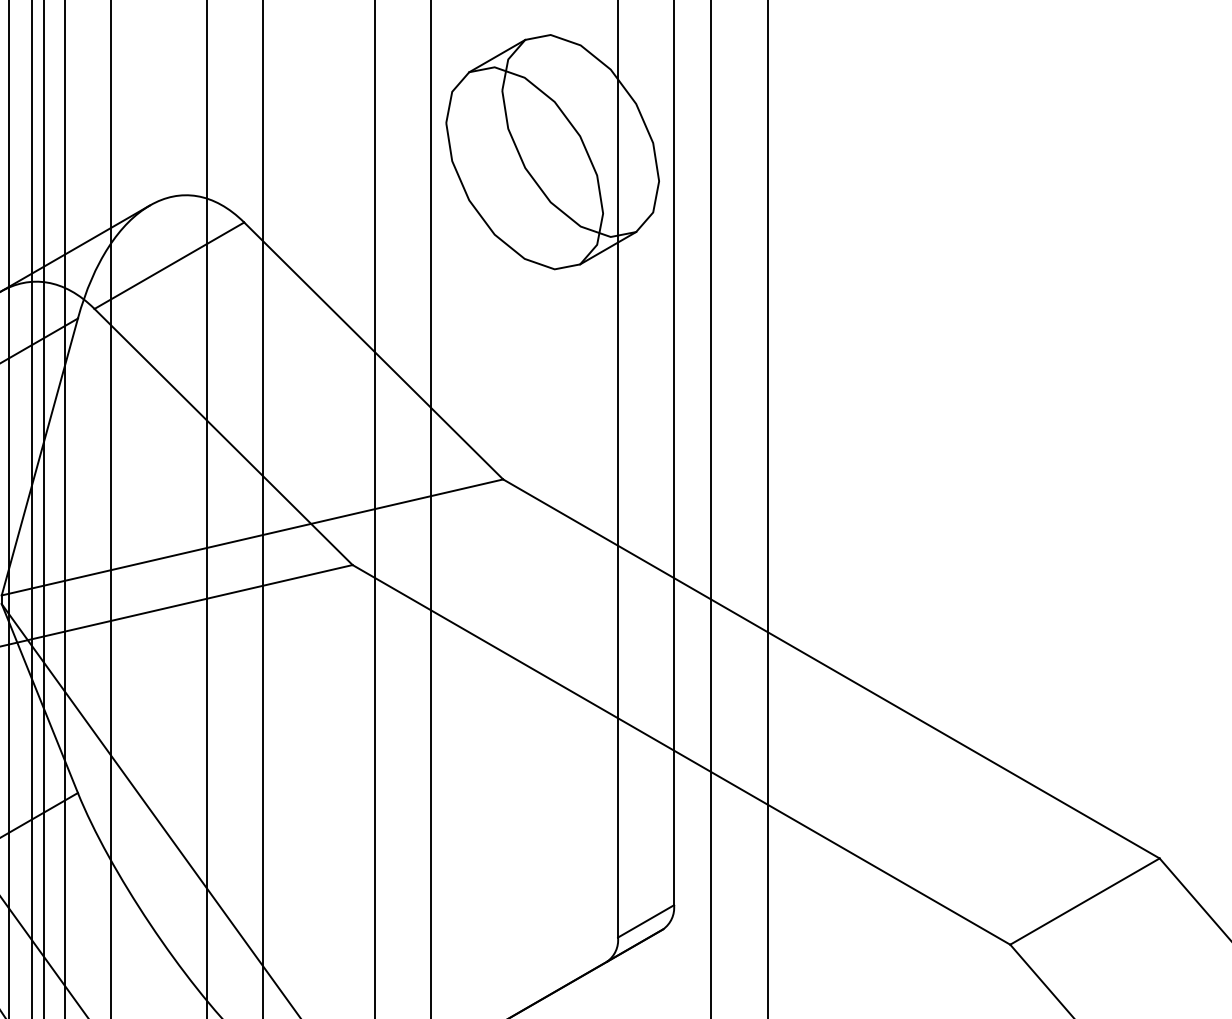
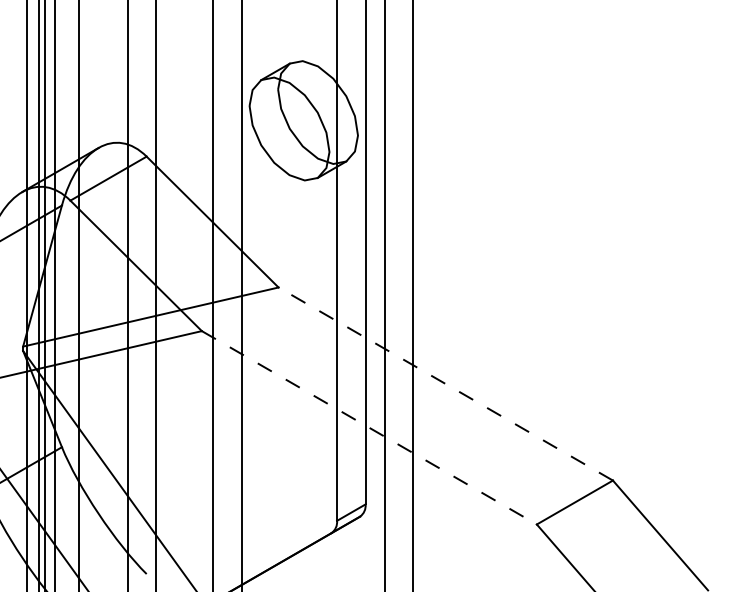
line: (830, 667) -> (445, 383), solid -> dashed
line: (681, 756) -> (369, 428), solid -> dashed

